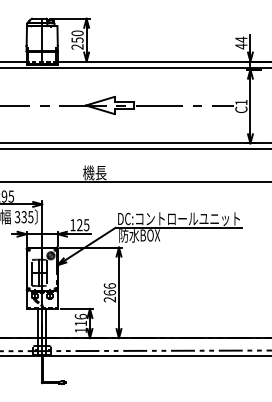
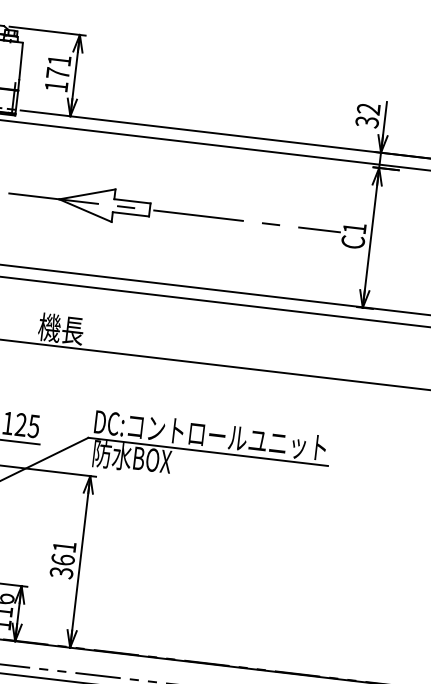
text: (77, 39) -> (58, 72), 250 -> 171
text: (241, 42) -> (368, 114), 44 -> 32
text: (109, 292) -> (62, 559), 266 -> 361

